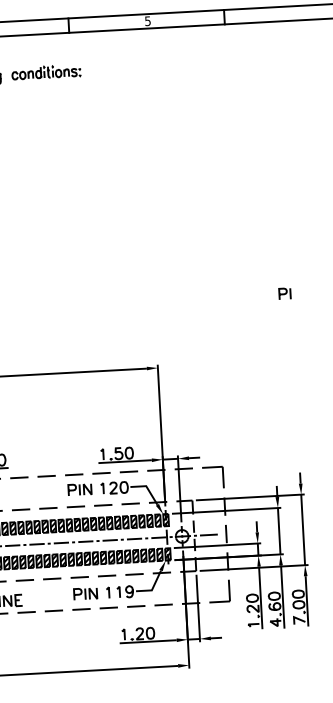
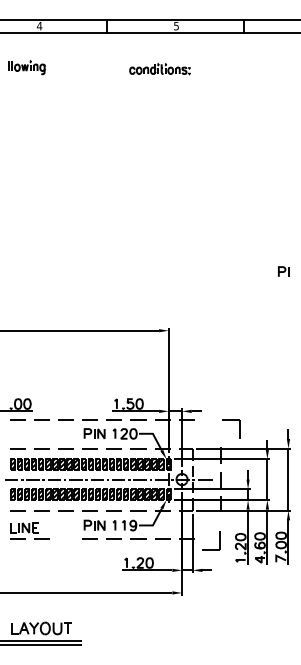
part: (45, 72) -> (159, 69), moved
part: (213, 467) -> (231, 420), moved
part: (228, 590) -> (219, 540), moved
line: (53, 610) -> (65, 538), removed

